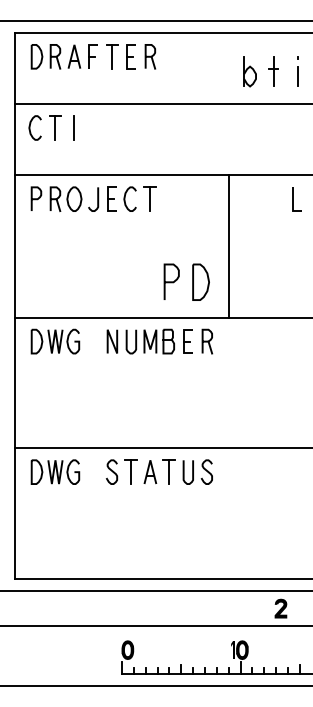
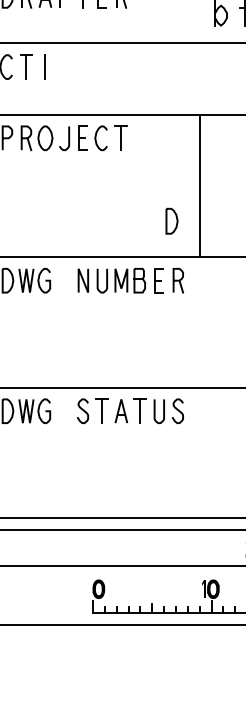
curve: (171, 281) -> (142, 220), removed
part: (200, 281) -> (171, 220), size x0.7

